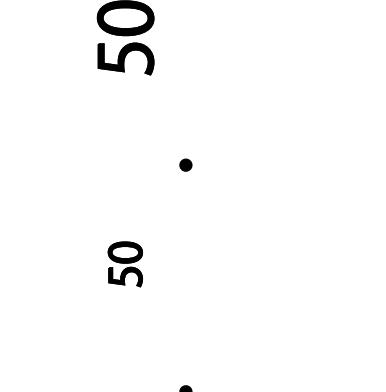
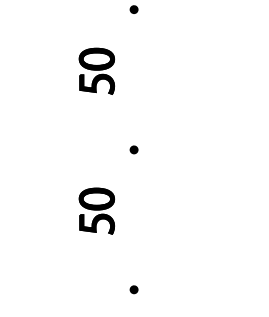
part: (124, 263) -> (96, 210), size x1.67

